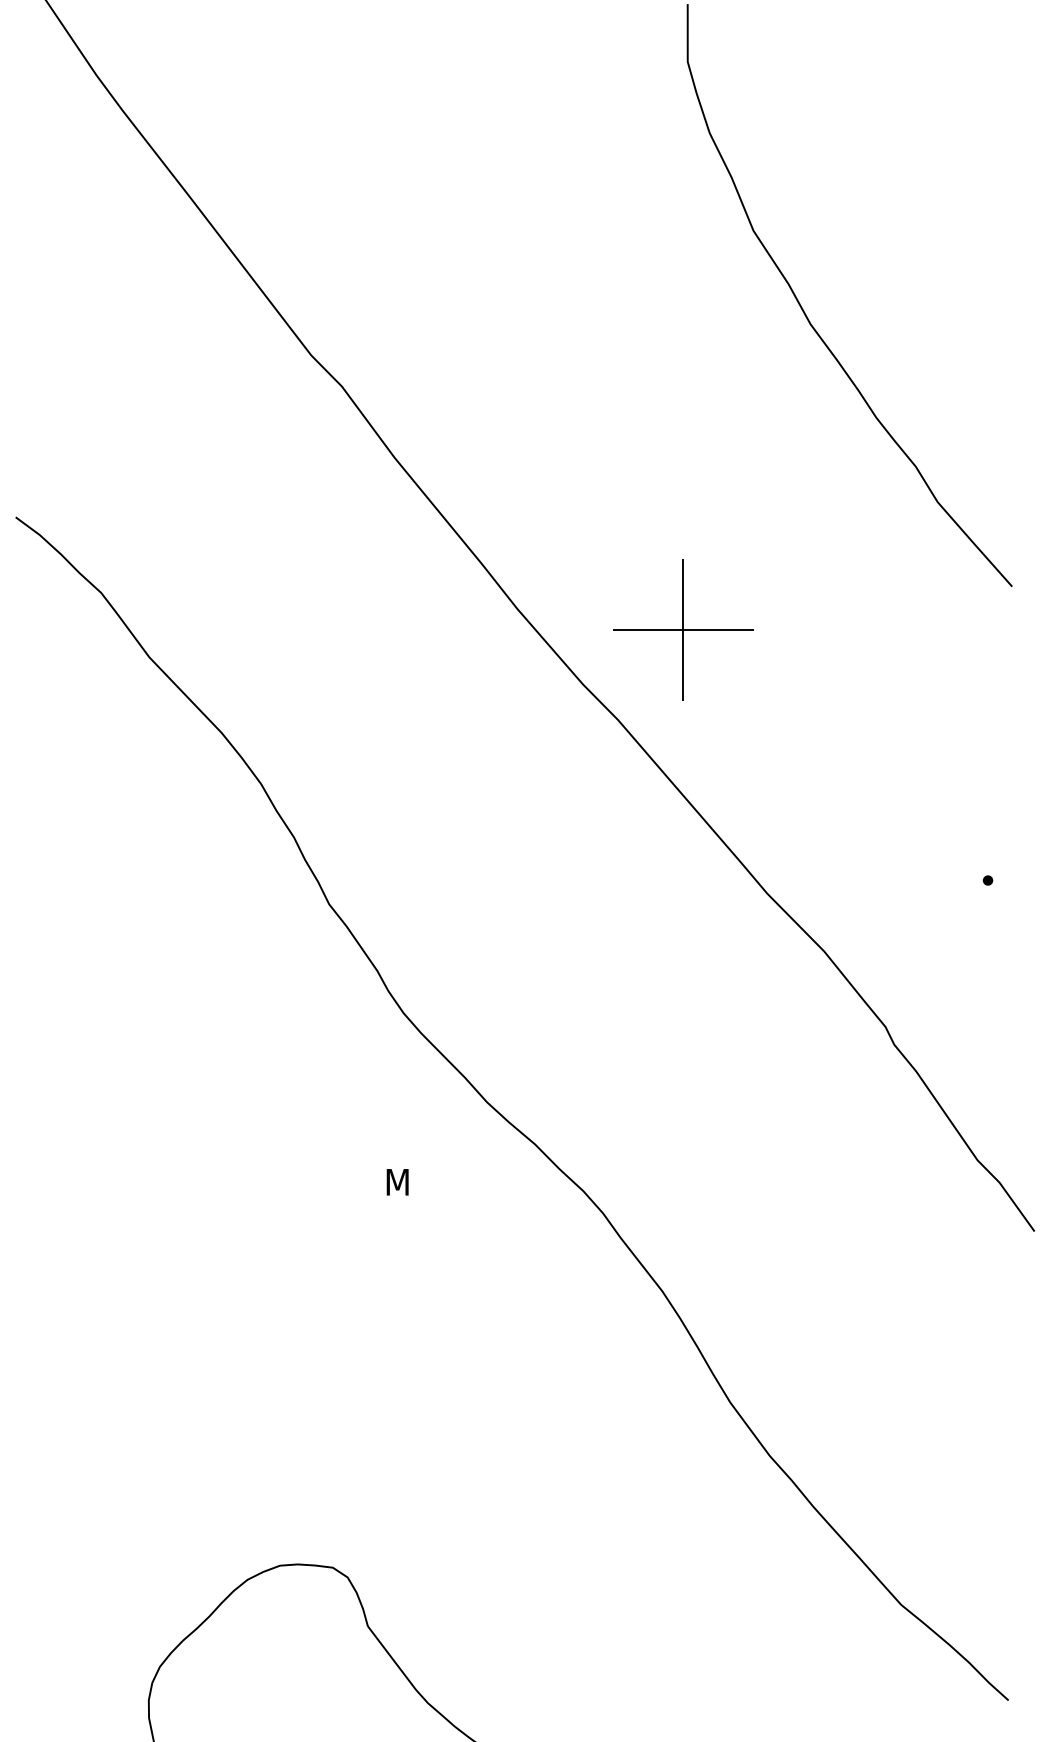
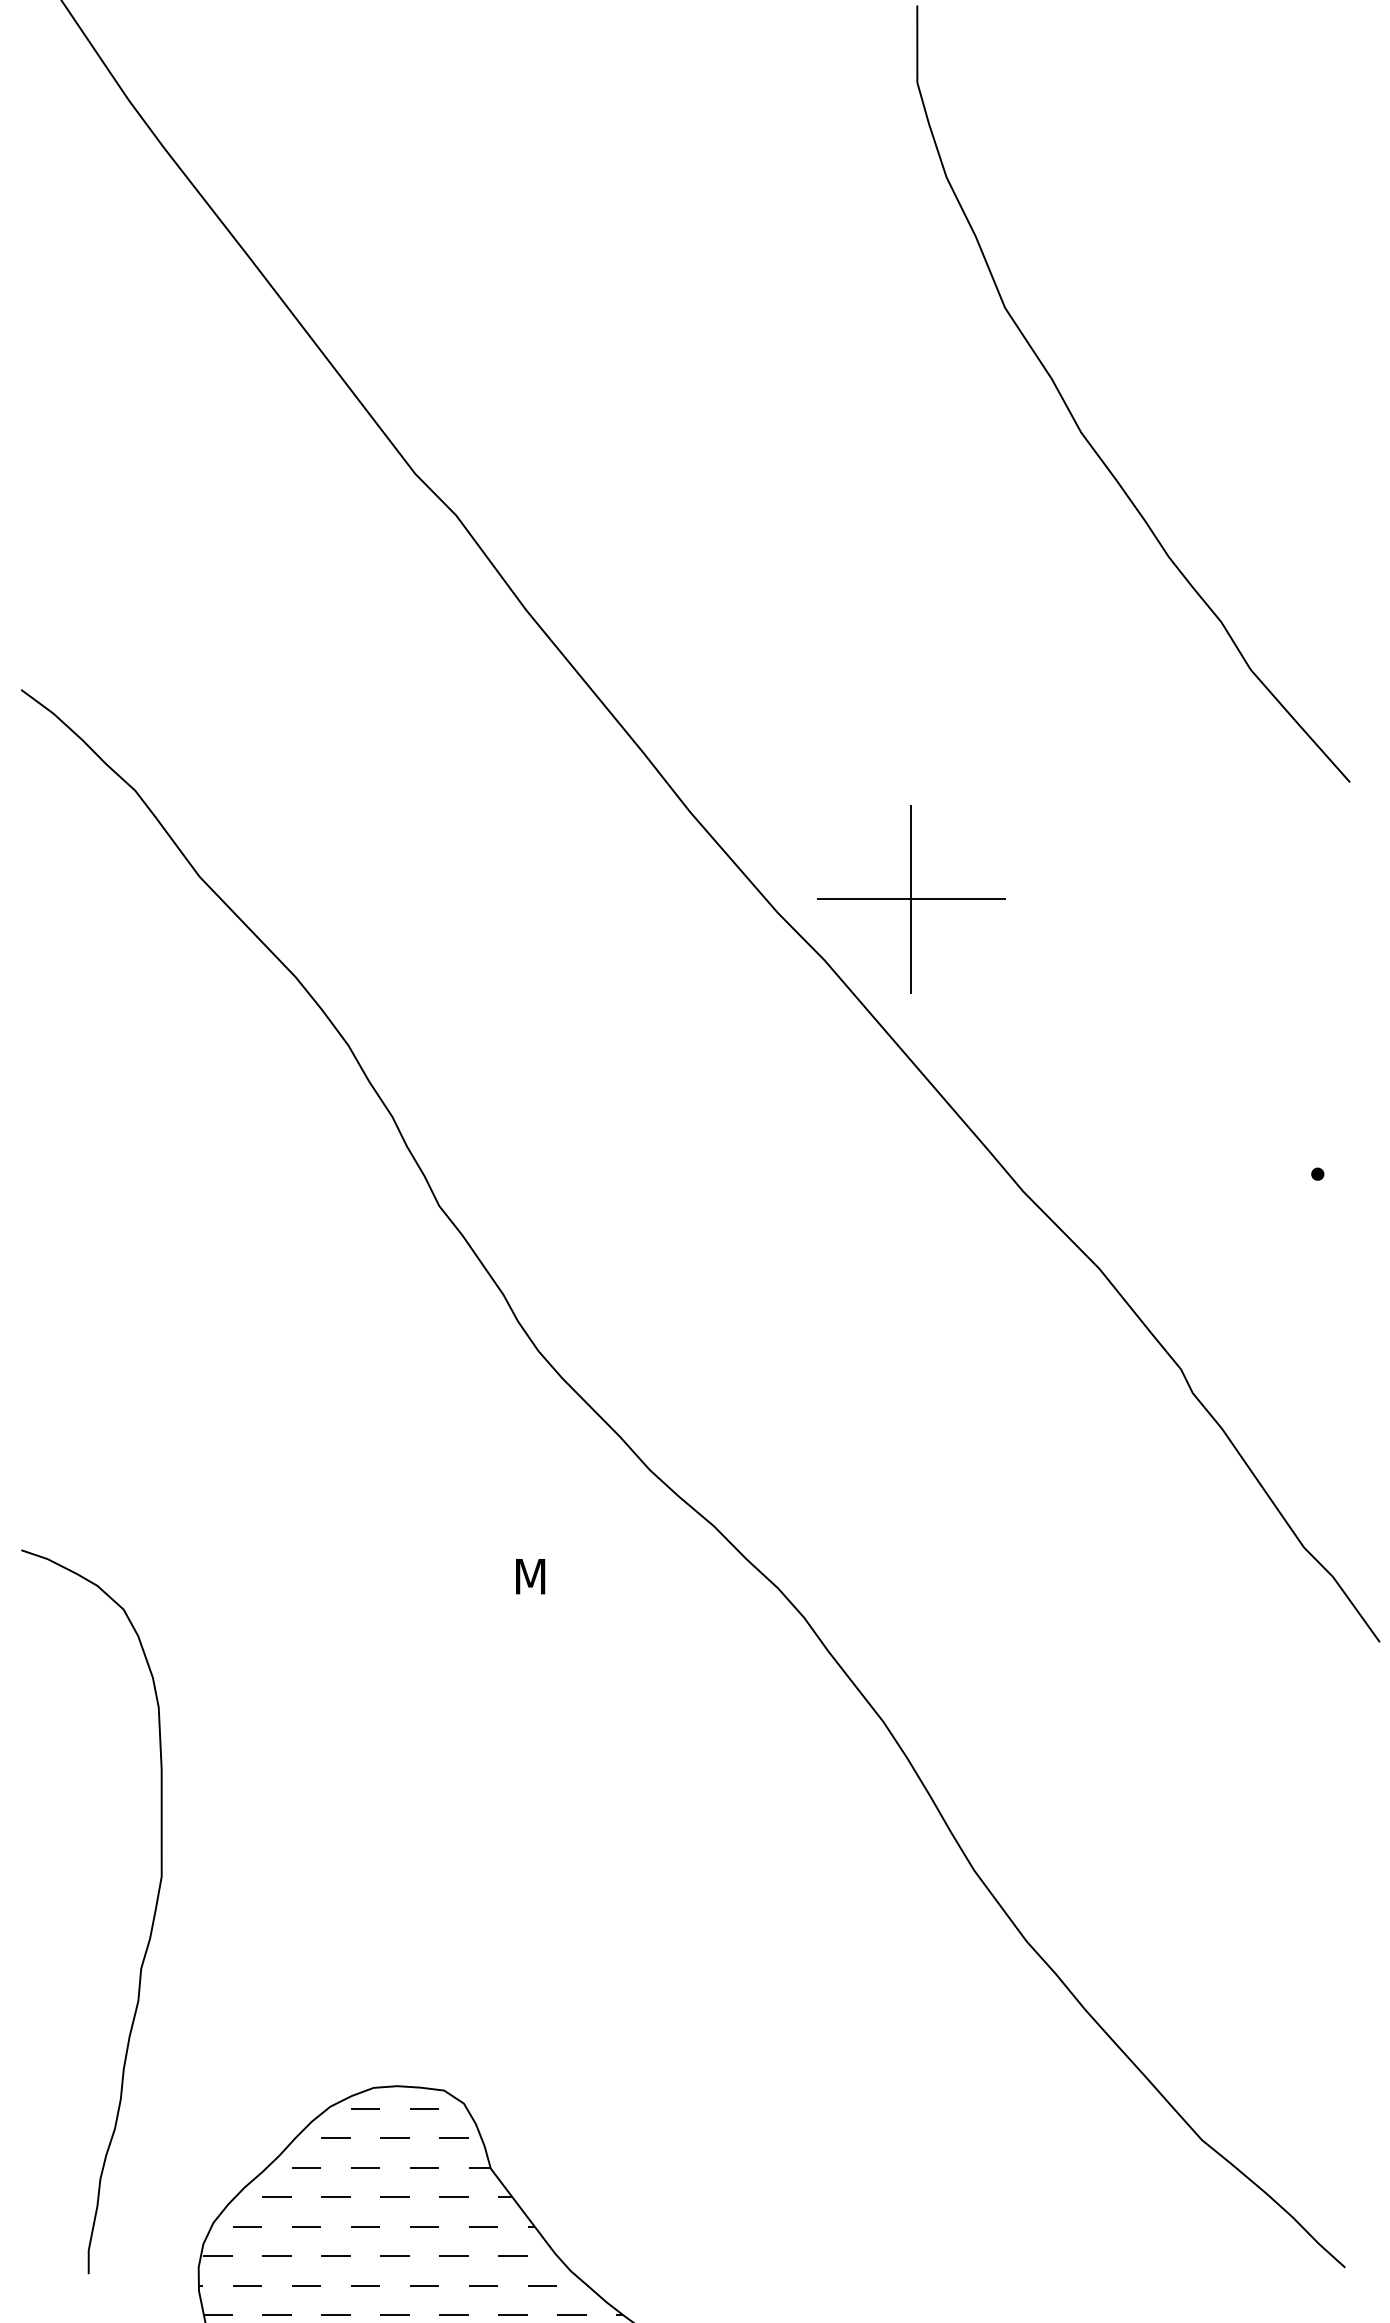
part: (683, 629) -> (911, 898), moved
curve: (113, 1441) -> (151, 1922), added
hatch: (307, 1658) -> (410, 2211), added

